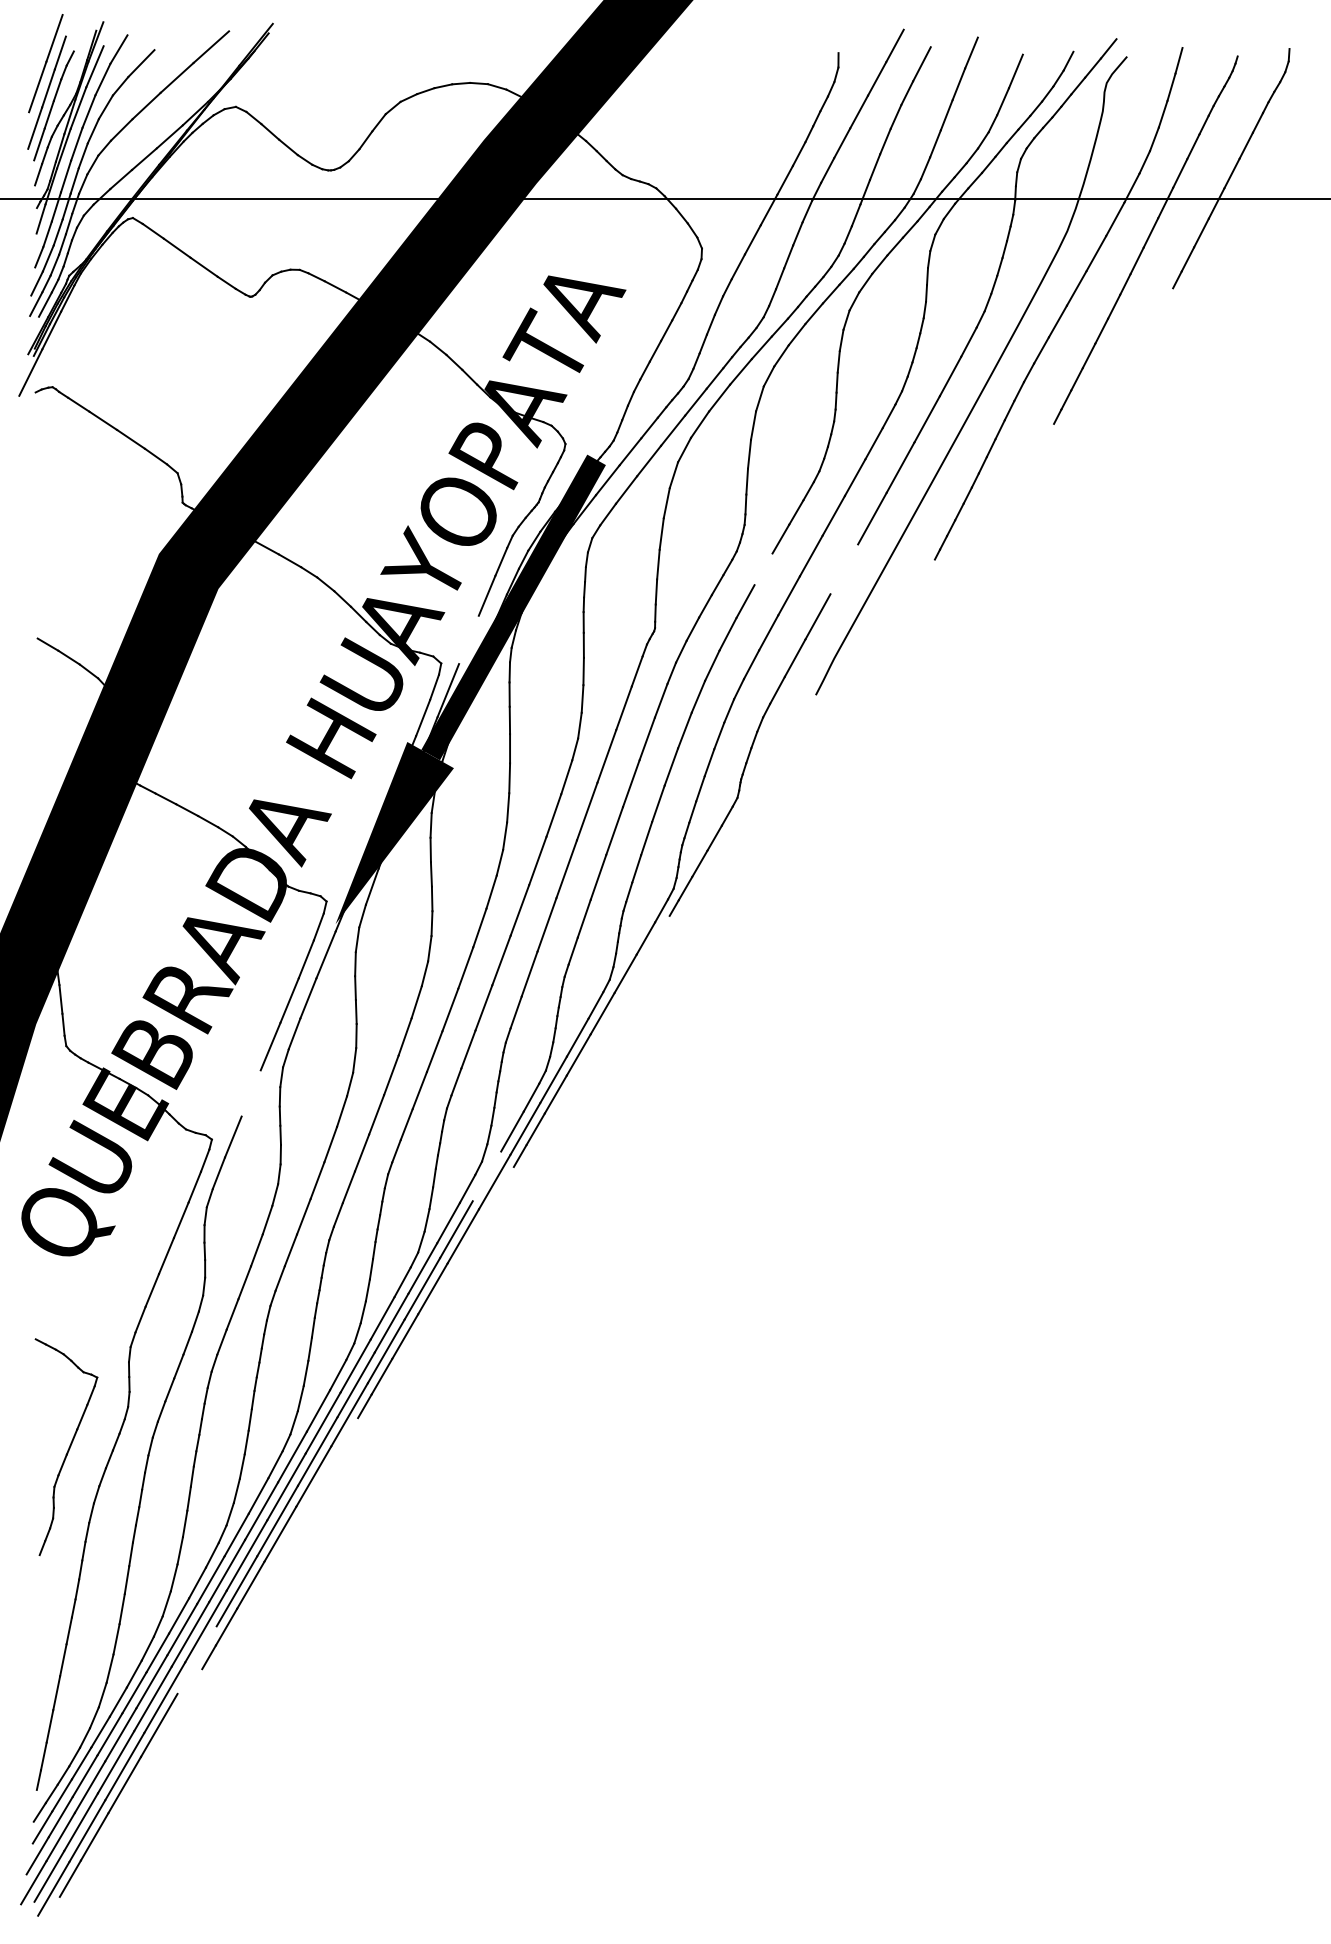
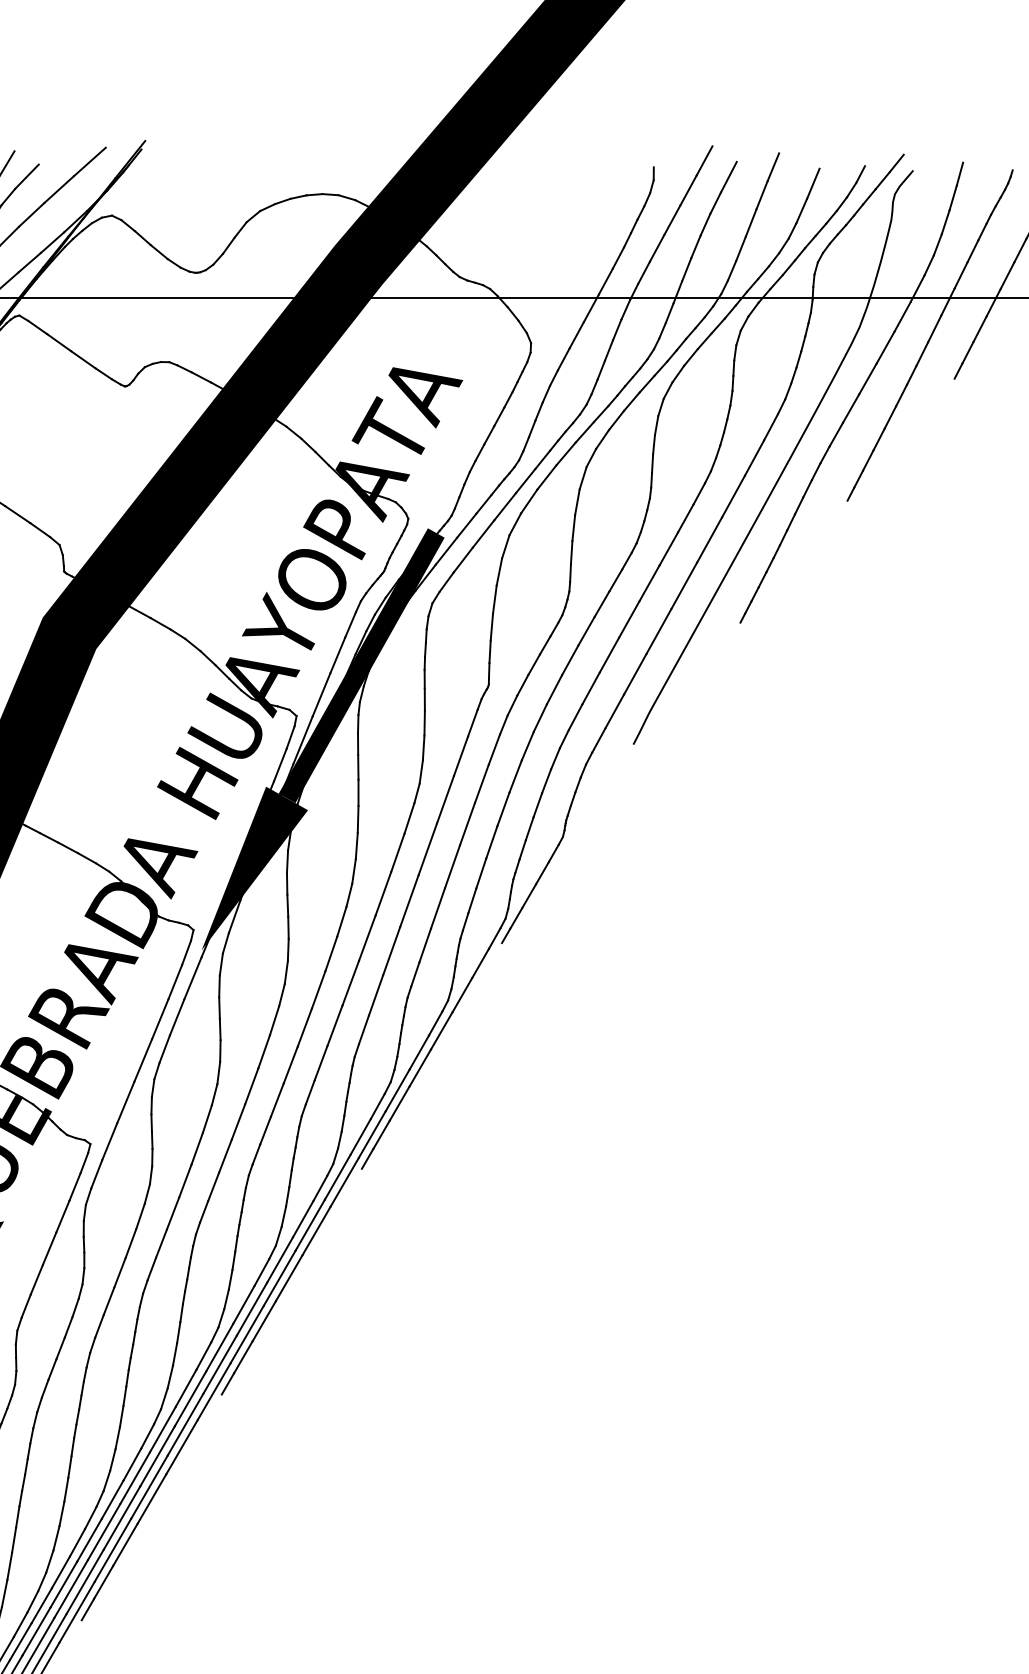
line: (763, 569) -> (586, 631), added
line: (844, 569) -> (659, 631), added
line: (468, 639) -> (321, 694), added
line: (250, 1093) -> (125, 1102), added
line: (486, 1176) -> (337, 1177), added
line: (196, 1659) -> (76, 1611), added

